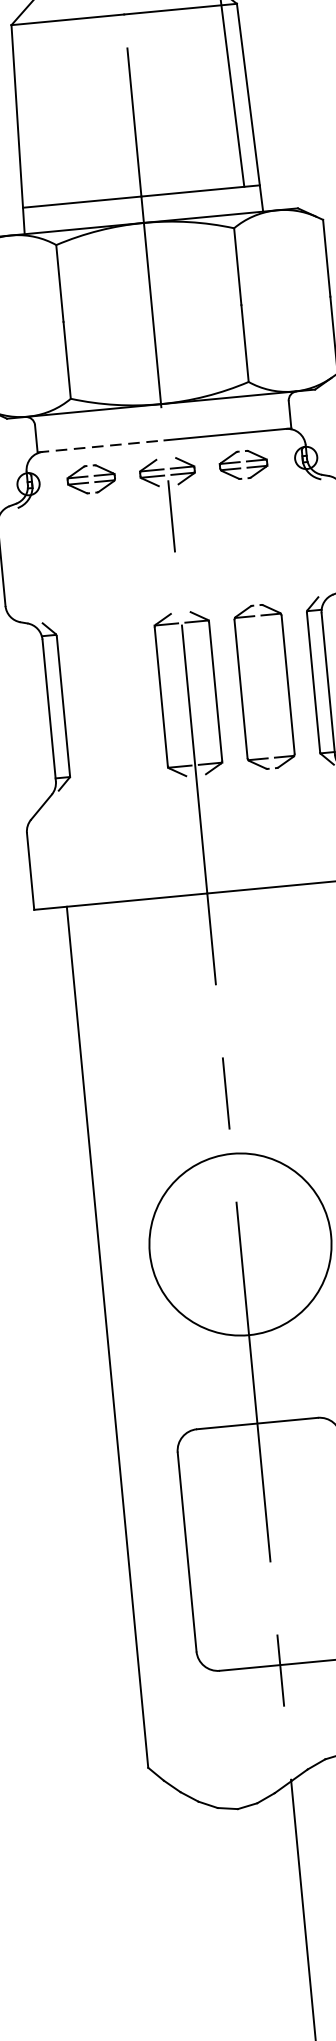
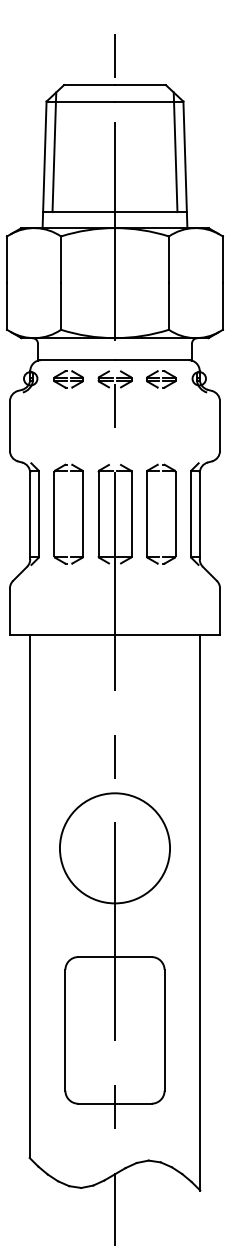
line: (32, 107) -> (54, 152), added
line: (101, 446) -> (76, 360), dashed -> solid
part: (88, 702) -> (54, 513), added

